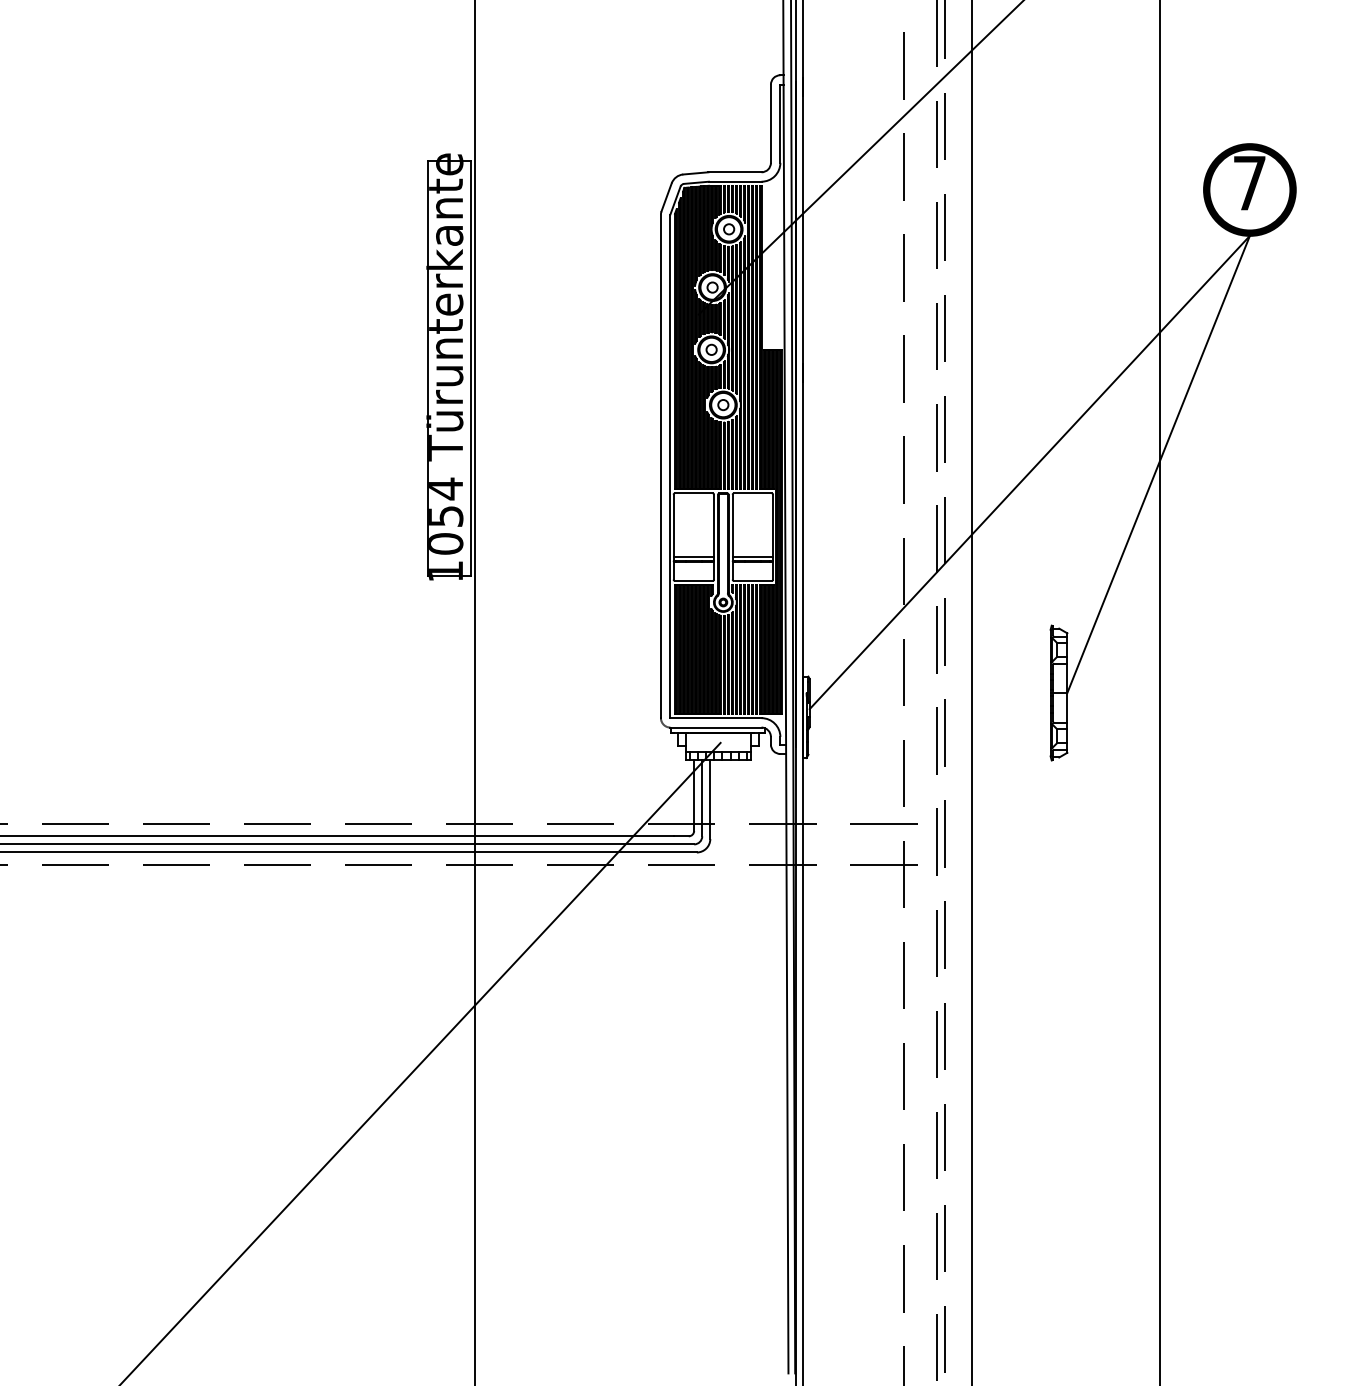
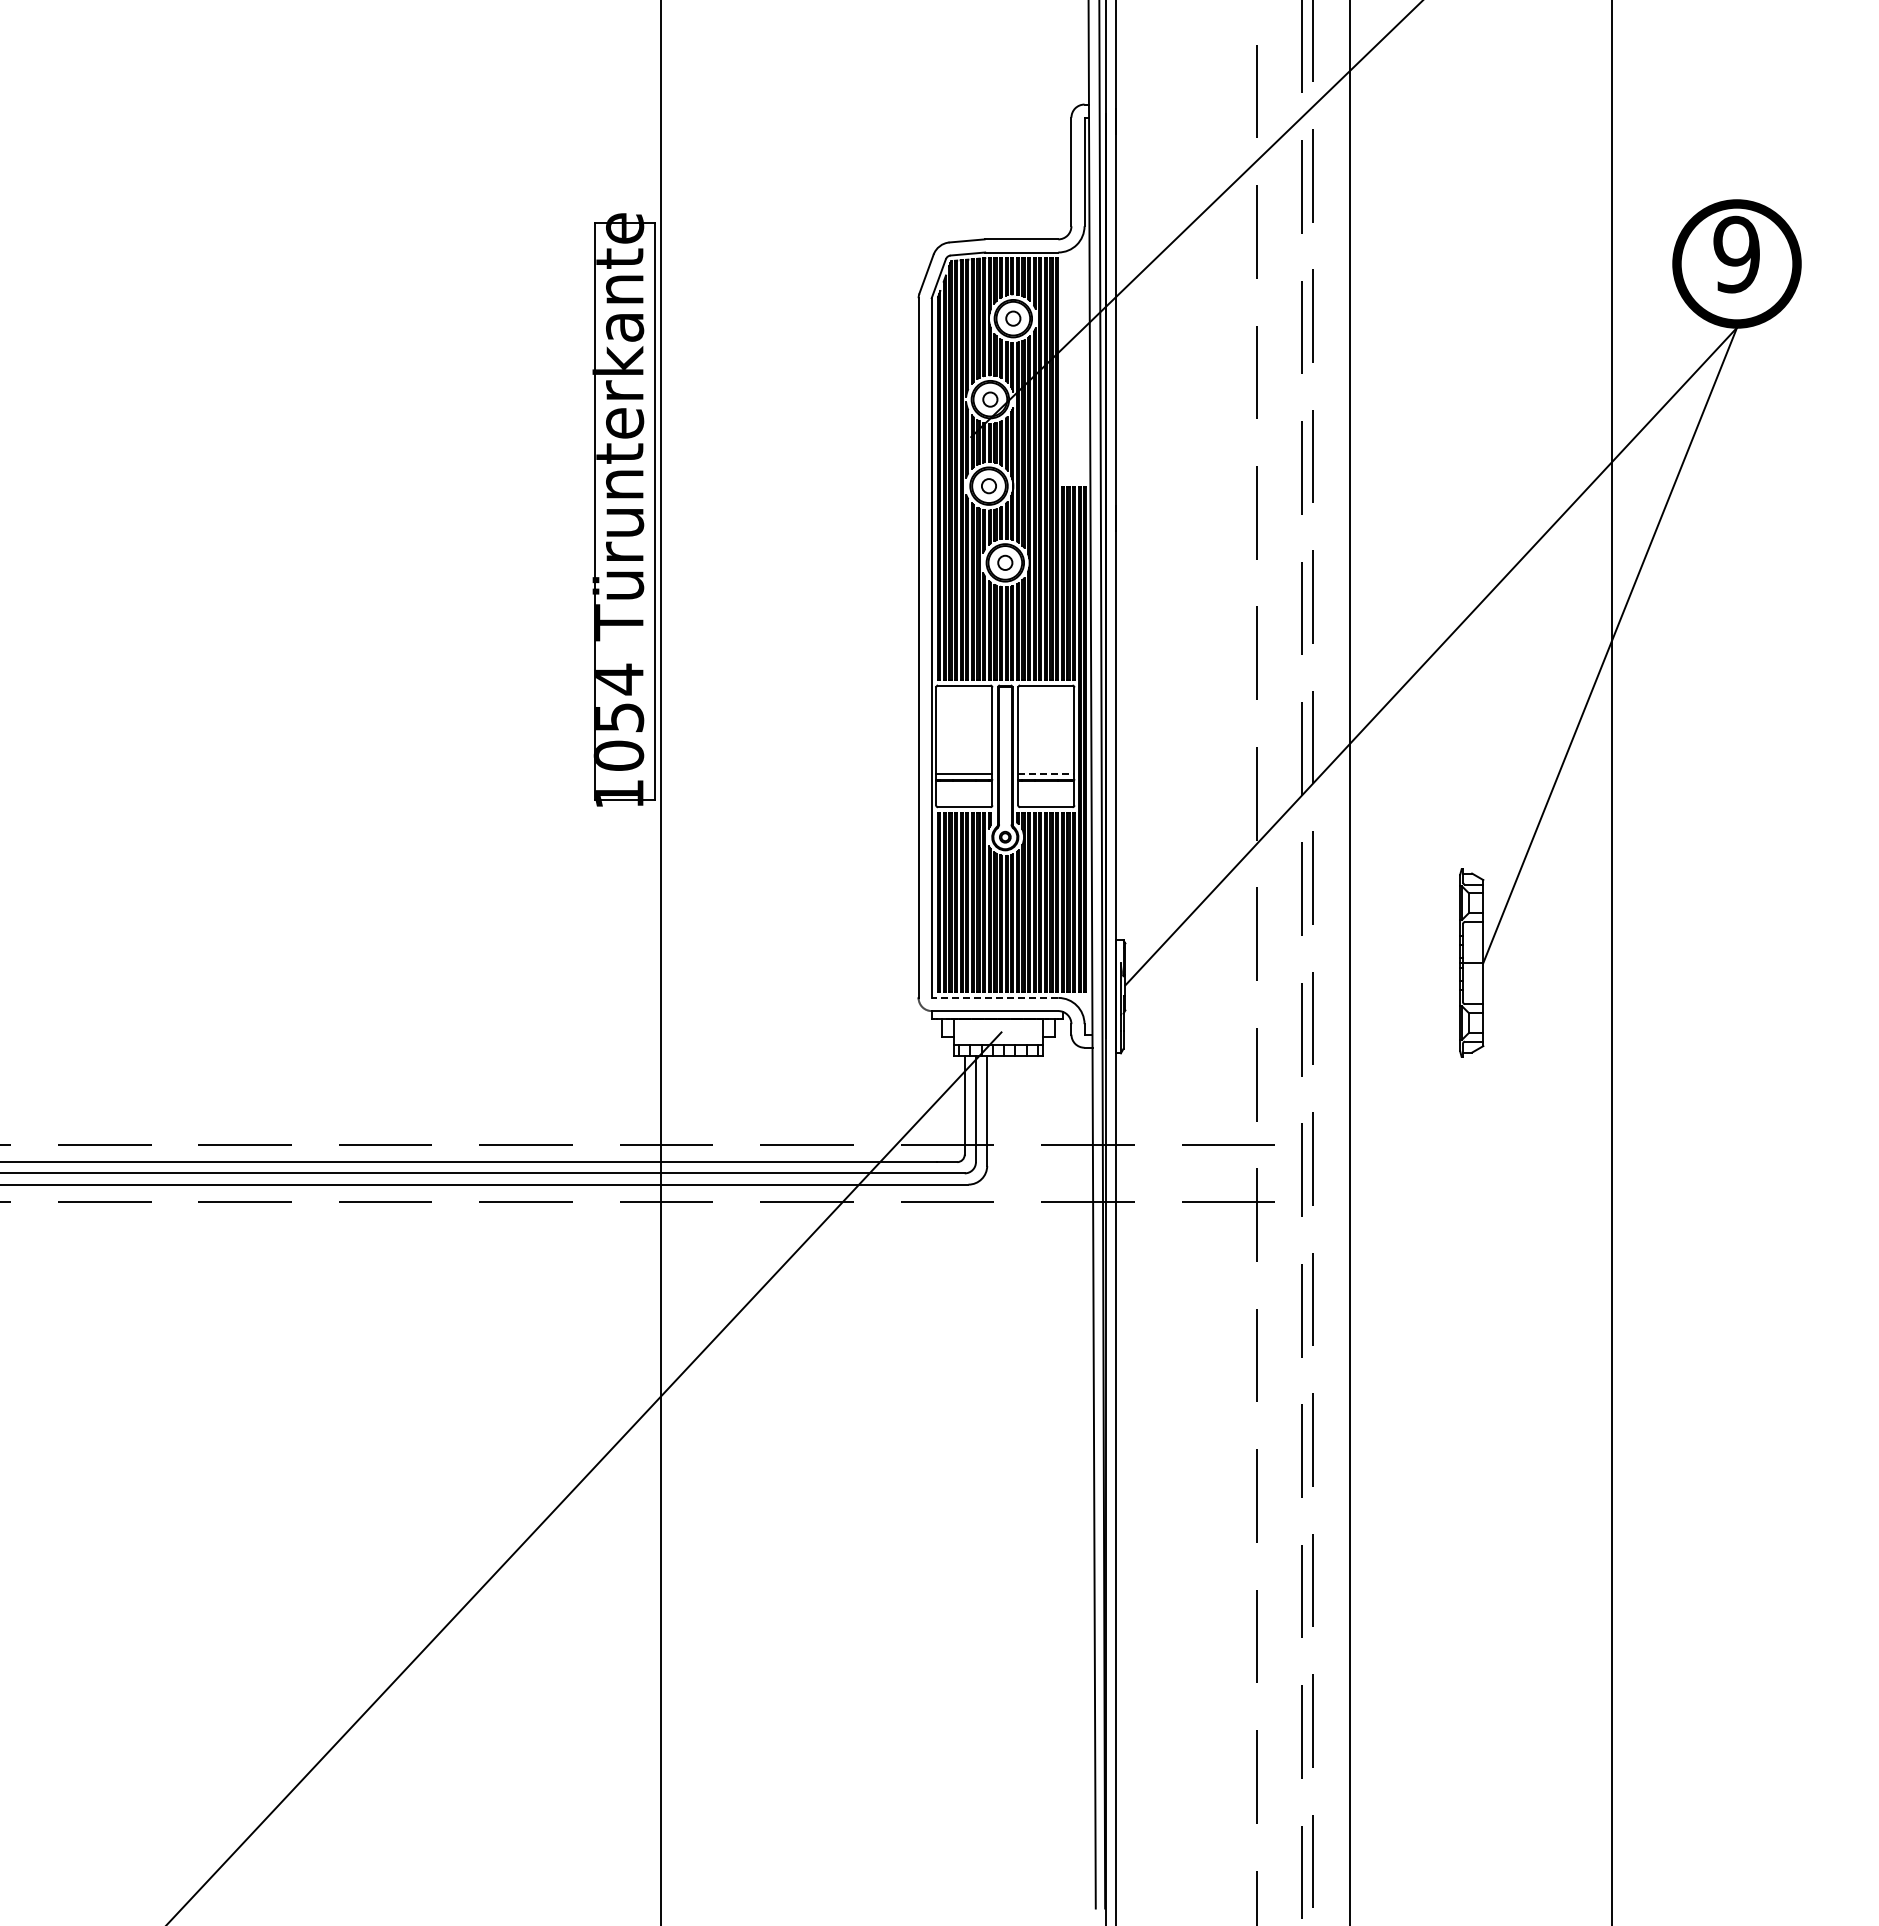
text: (1249, 183) -> (1736, 254), 7 -> 9
line: (752, 556) -> (1046, 773), solid -> dashed
line: (715, 717) -> (994, 997), solid -> dashed

